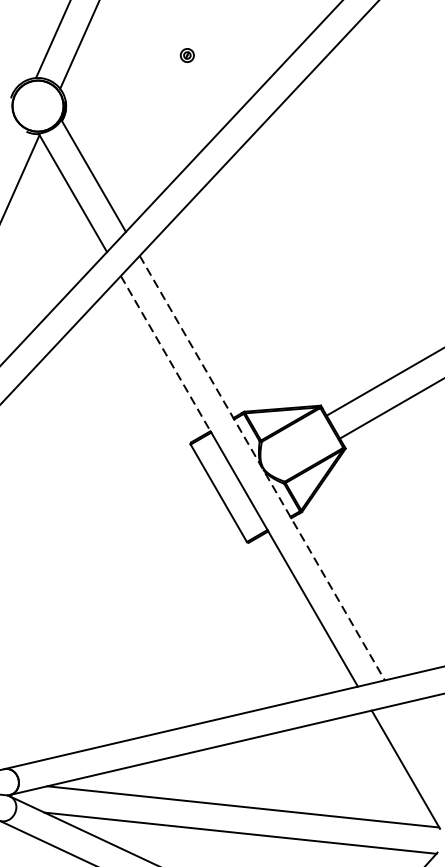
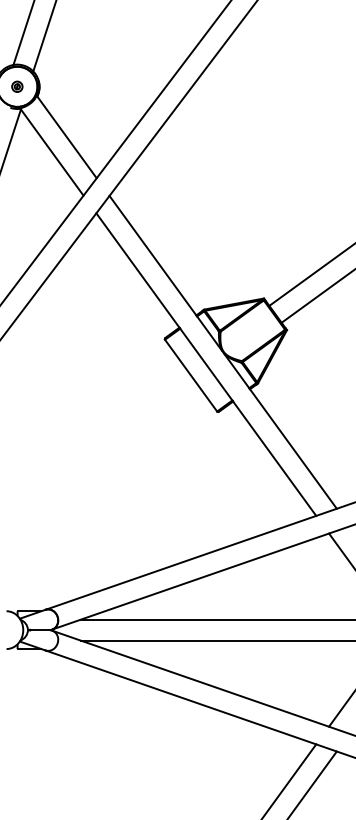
part: (187, 55) -> (17, 86), moved
line: (165, 353) -> (137, 270), dashed -> solid
line: (262, 468) -> (223, 352), dashed -> solid

